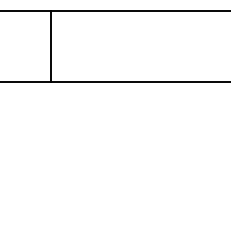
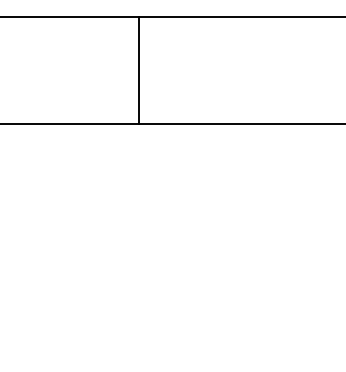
line: (51, 46) -> (140, 69), moved

